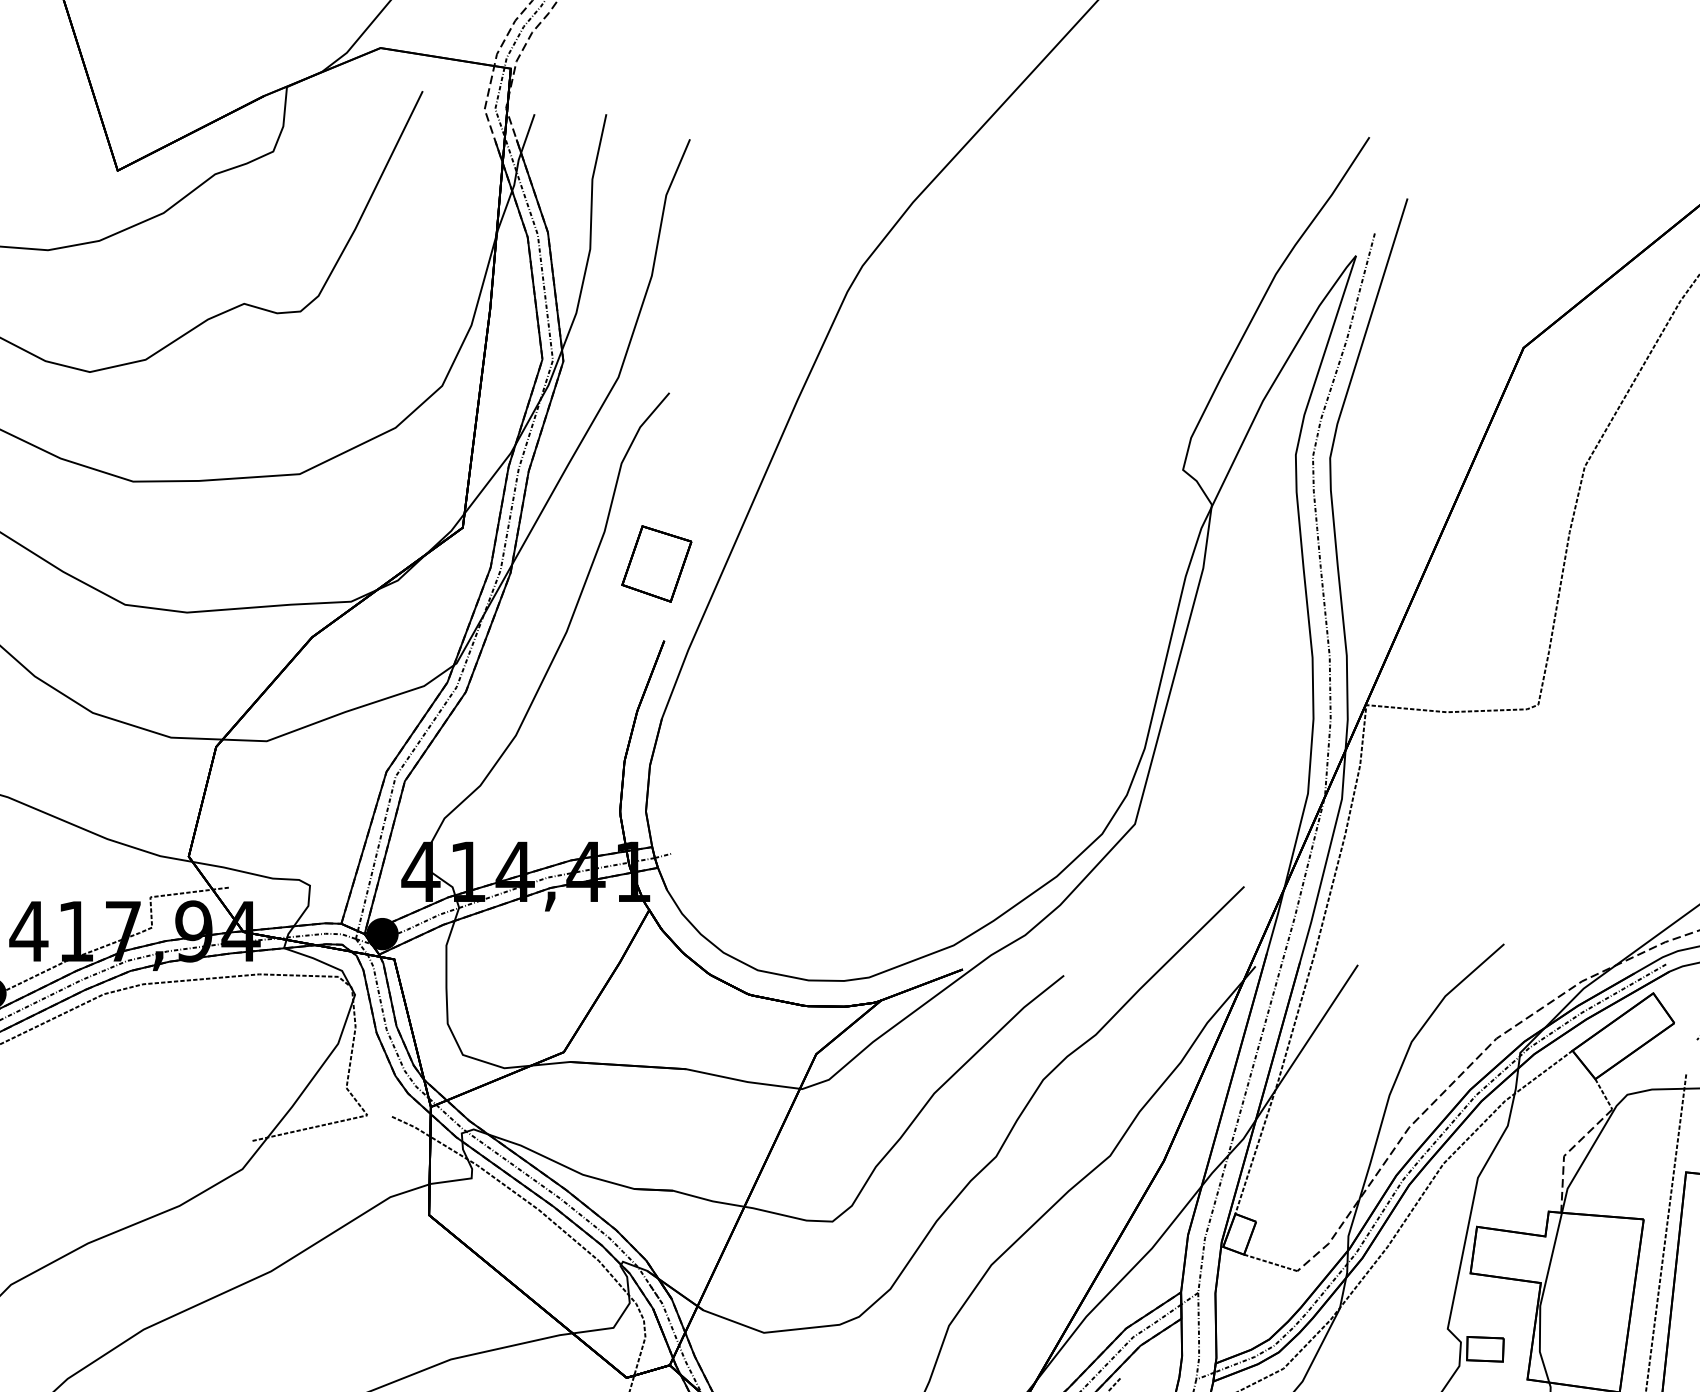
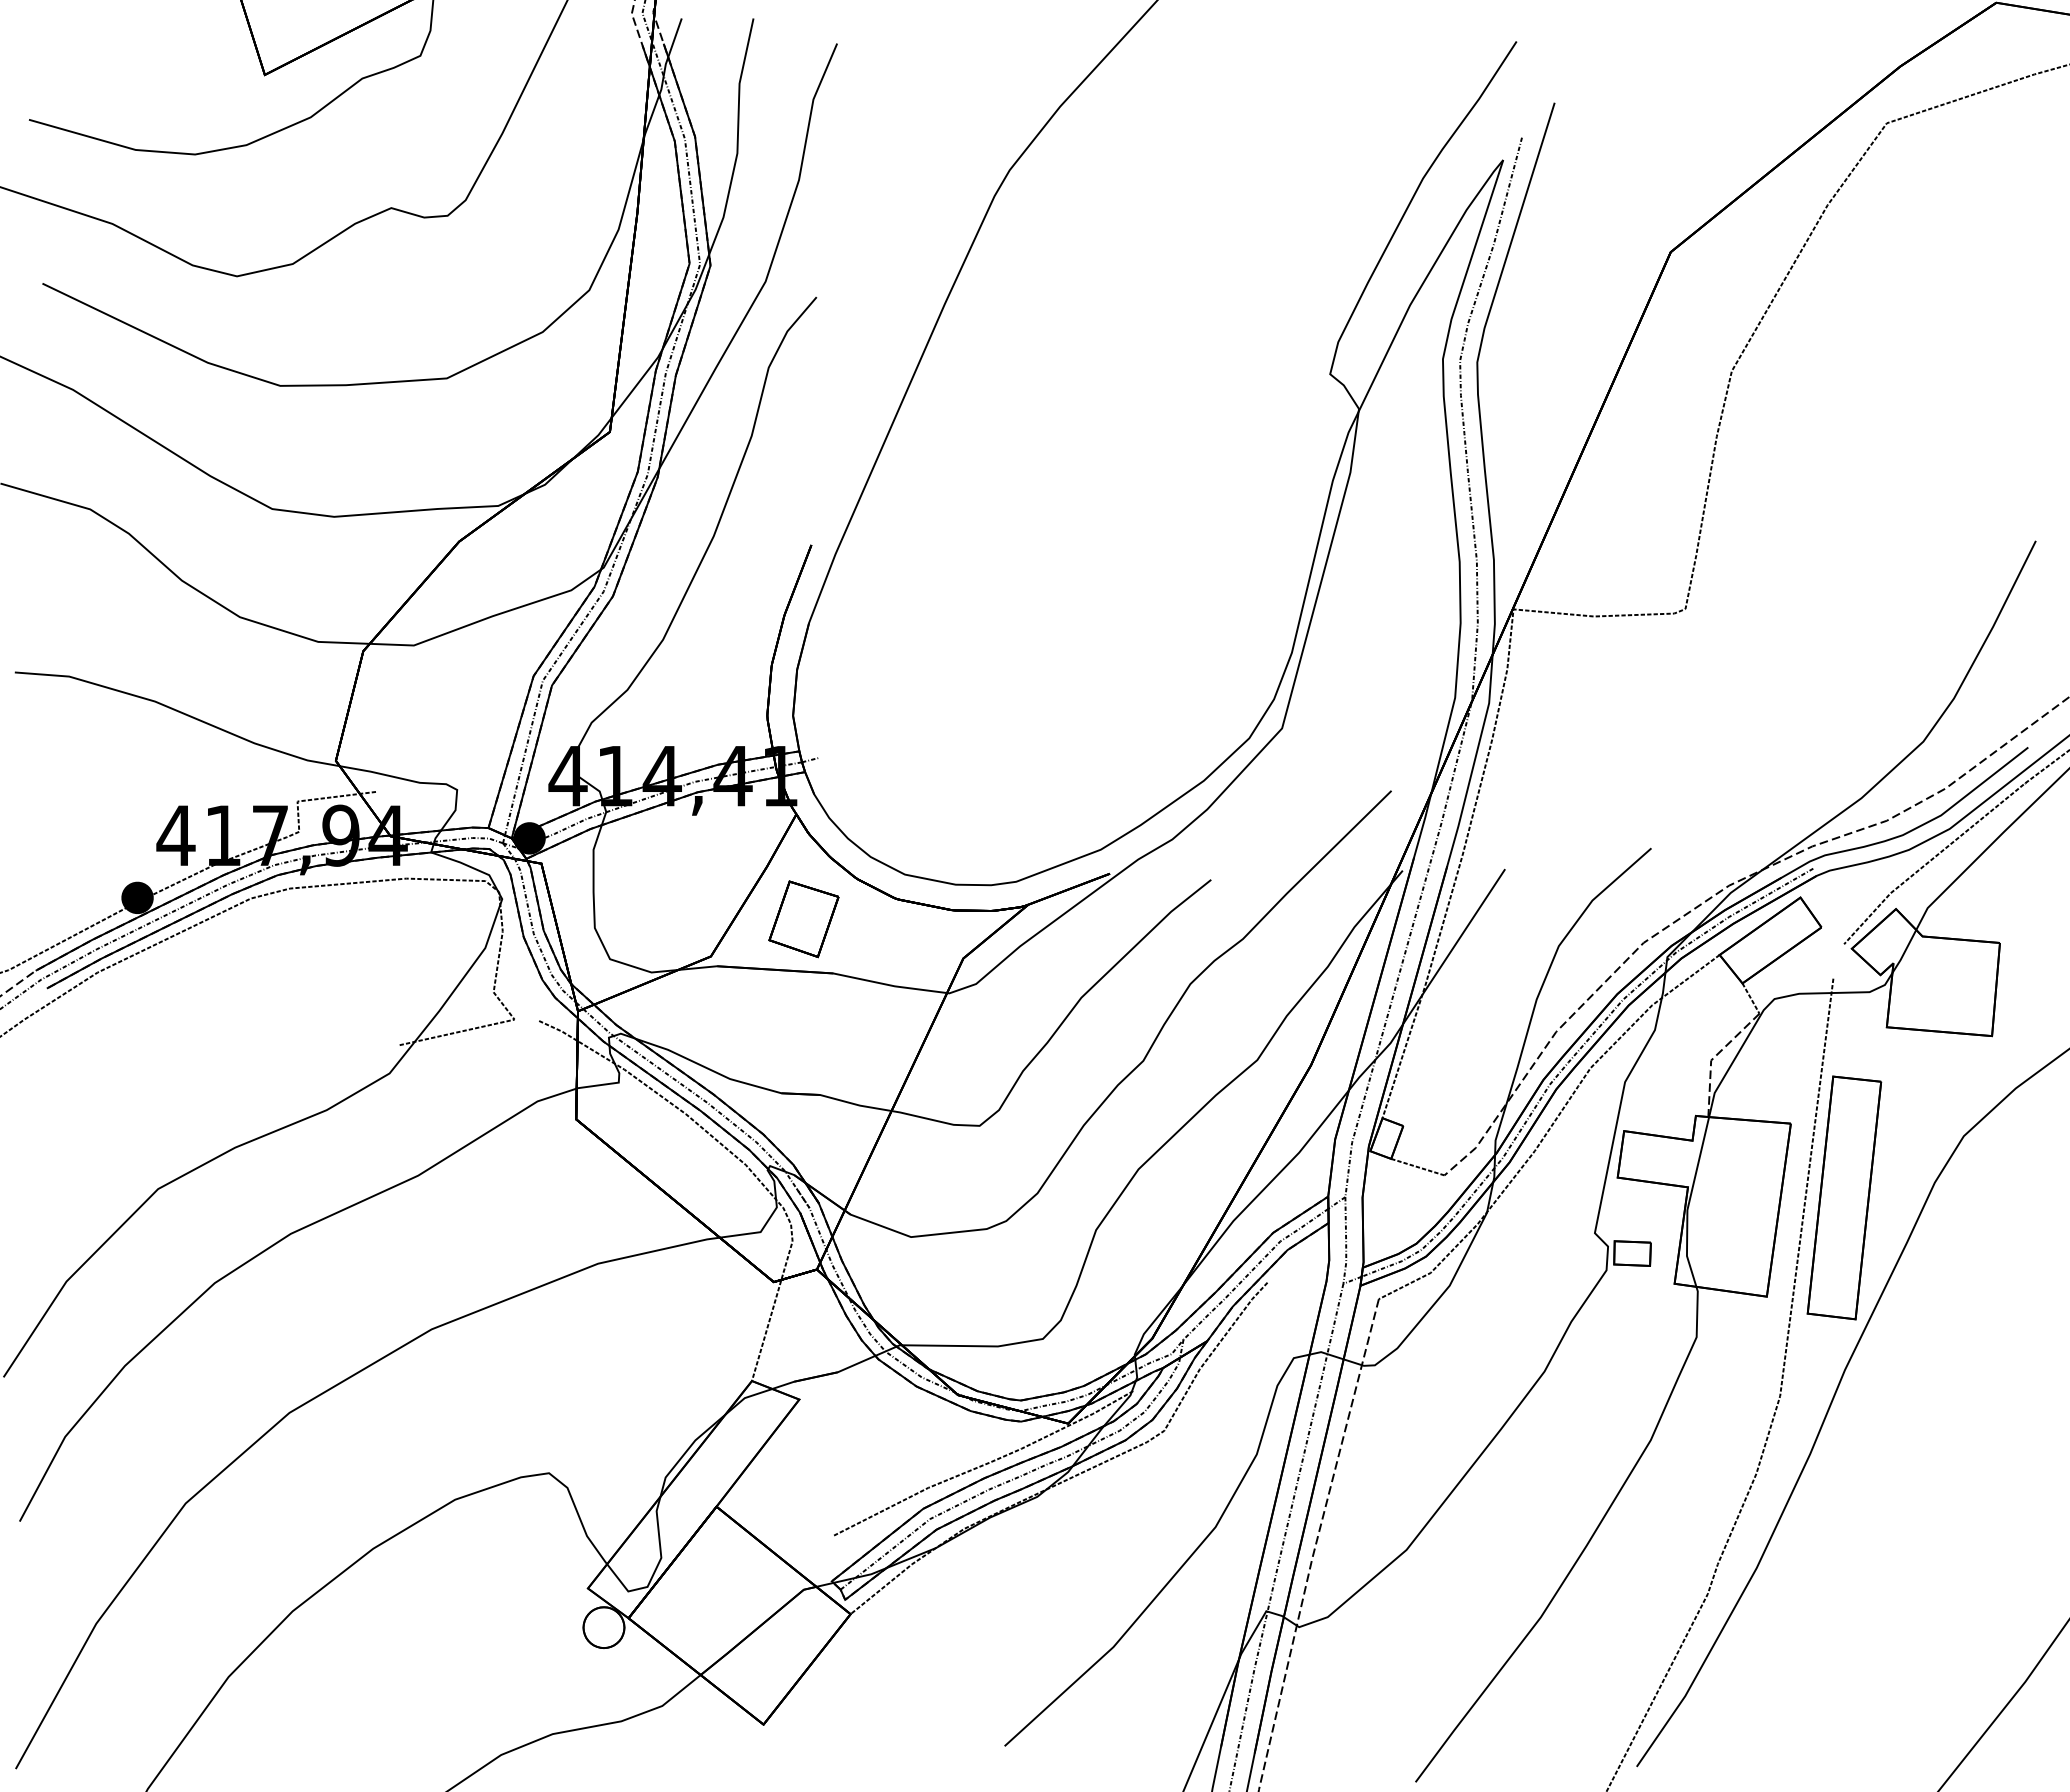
part: (656, 564) -> (803, 919), moved

